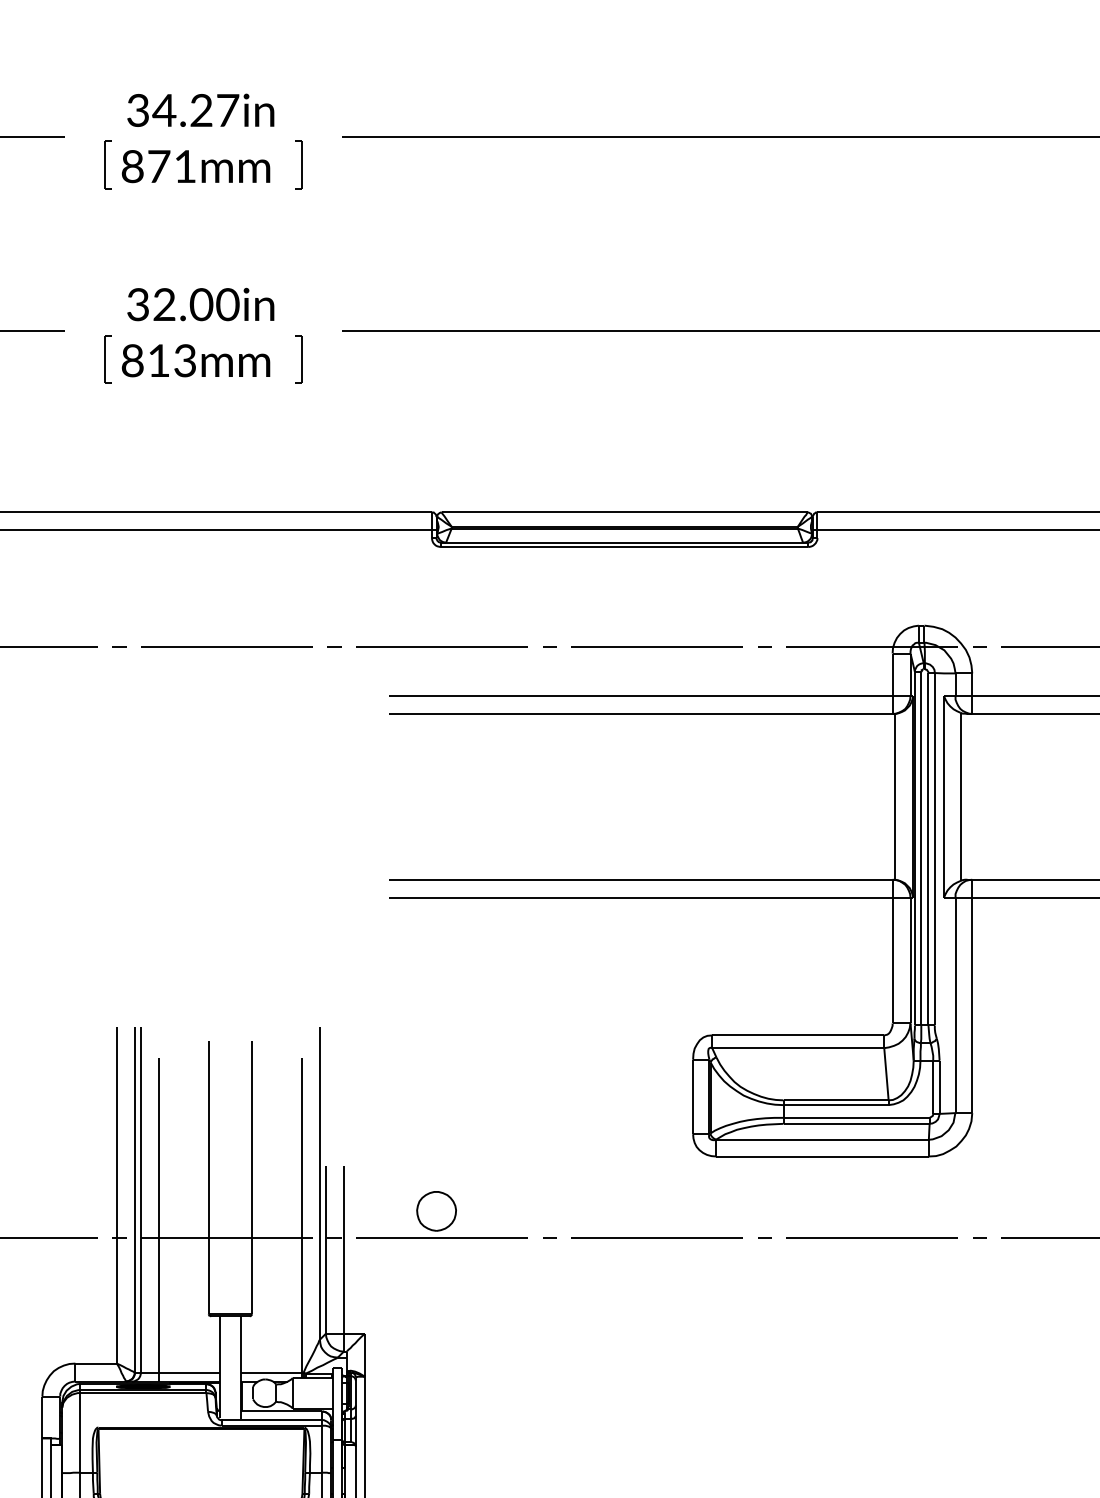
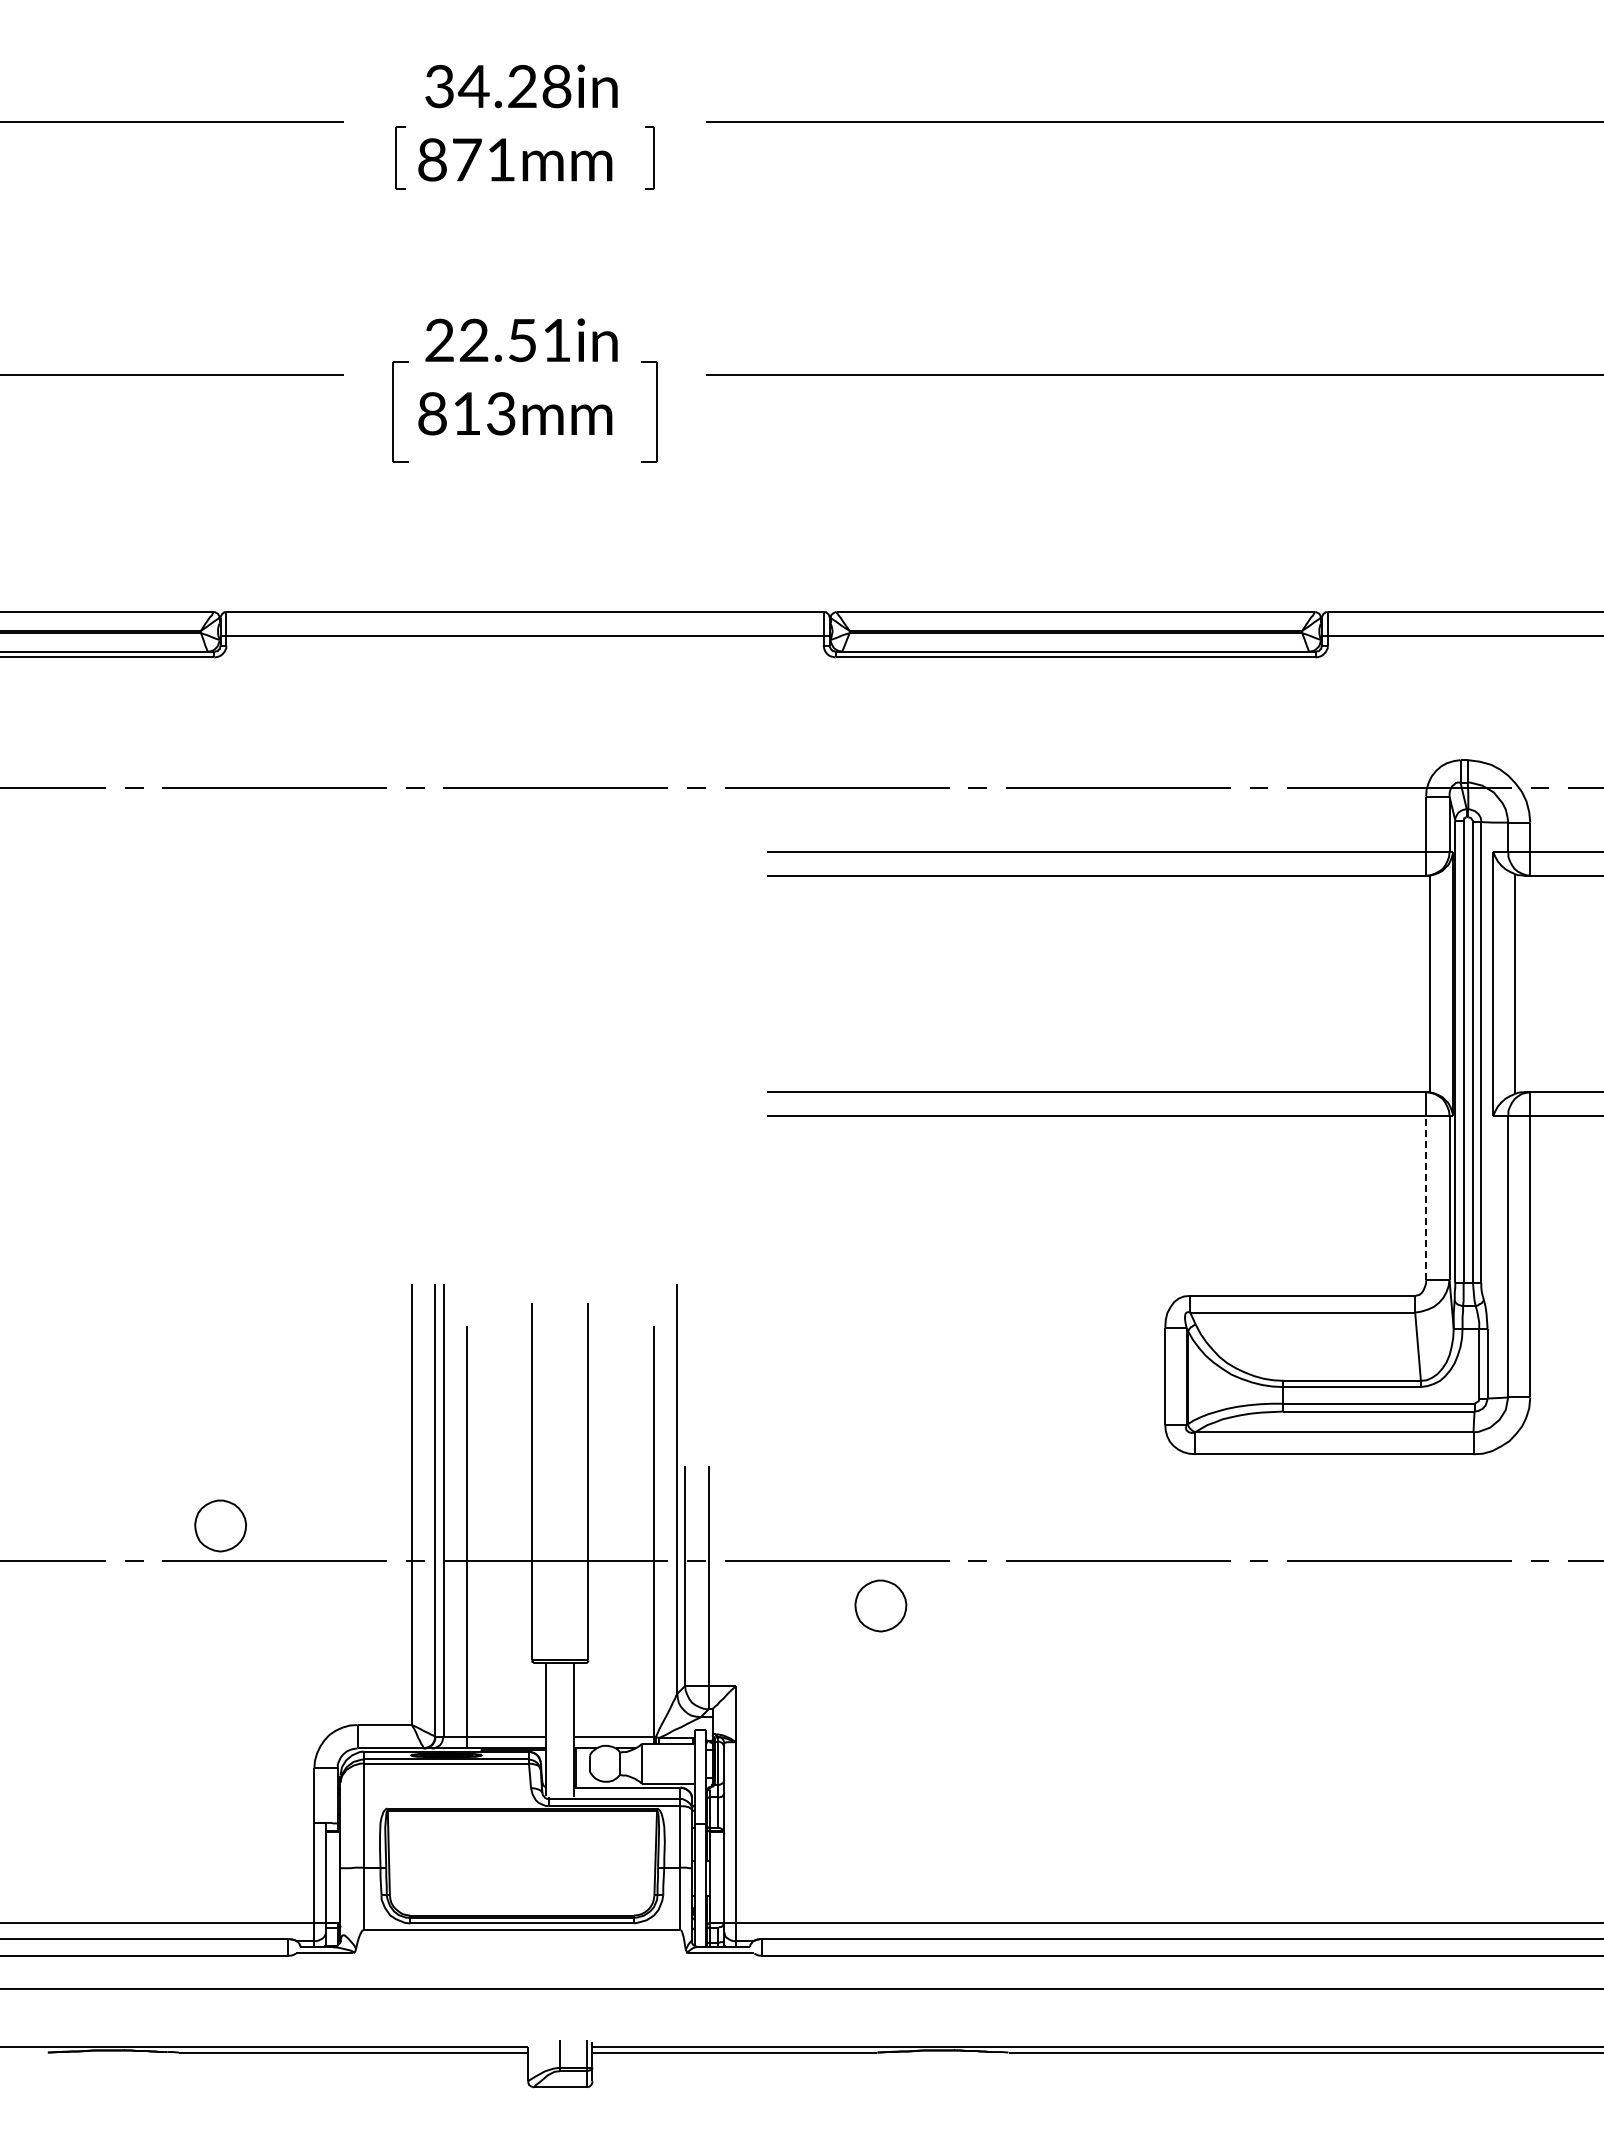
text: (227, 110) -> (556, 86), 34.27in -> 34.28in
text: (183, 304) -> (498, 340), 32.00in -> 22.51in
part: (108, 359) -> (400, 411), size x1.6
part: (298, 359) -> (649, 411), size x1.6
line: (892, 960) -> (1426, 1197), solid -> dashed
part: (436, 1210) -> (880, 1605), moved

